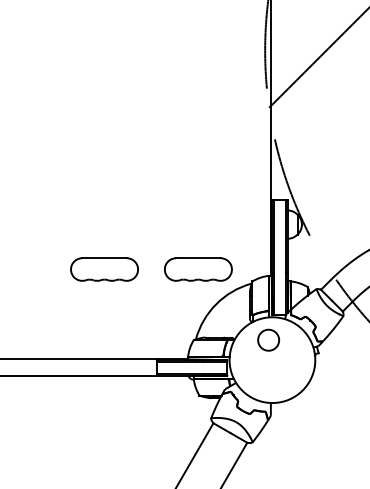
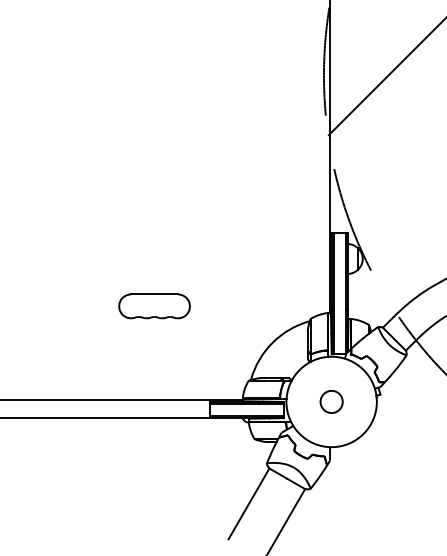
part: (198, 269) -> (253, 306), removed
circle: (268, 339) -> (331, 401), moved

